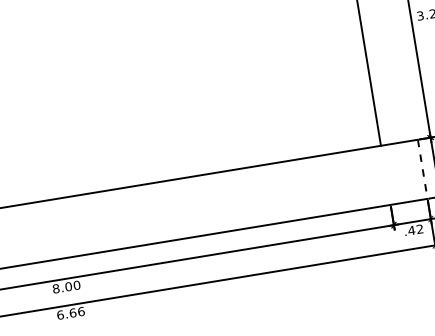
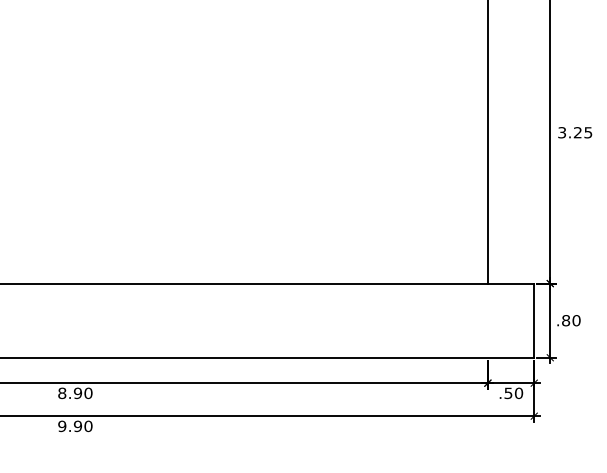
line: (423, 169) -> (534, 321), dashed -> solid
text: (415, 230) -> (513, 393), .42 -> .50
text: (68, 286) -> (77, 393), 8.00 -> 8.90
text: (71, 313) -> (75, 426), 6.66 -> 9.90

